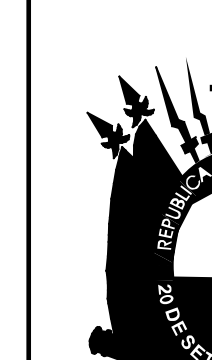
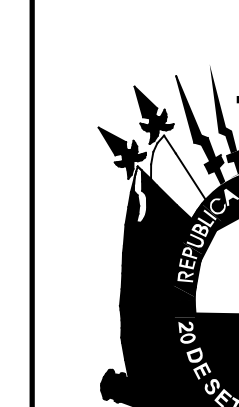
fill: (157, 163) -> (177, 184), removed
fill: (124, 172) -> (140, 195), removed

